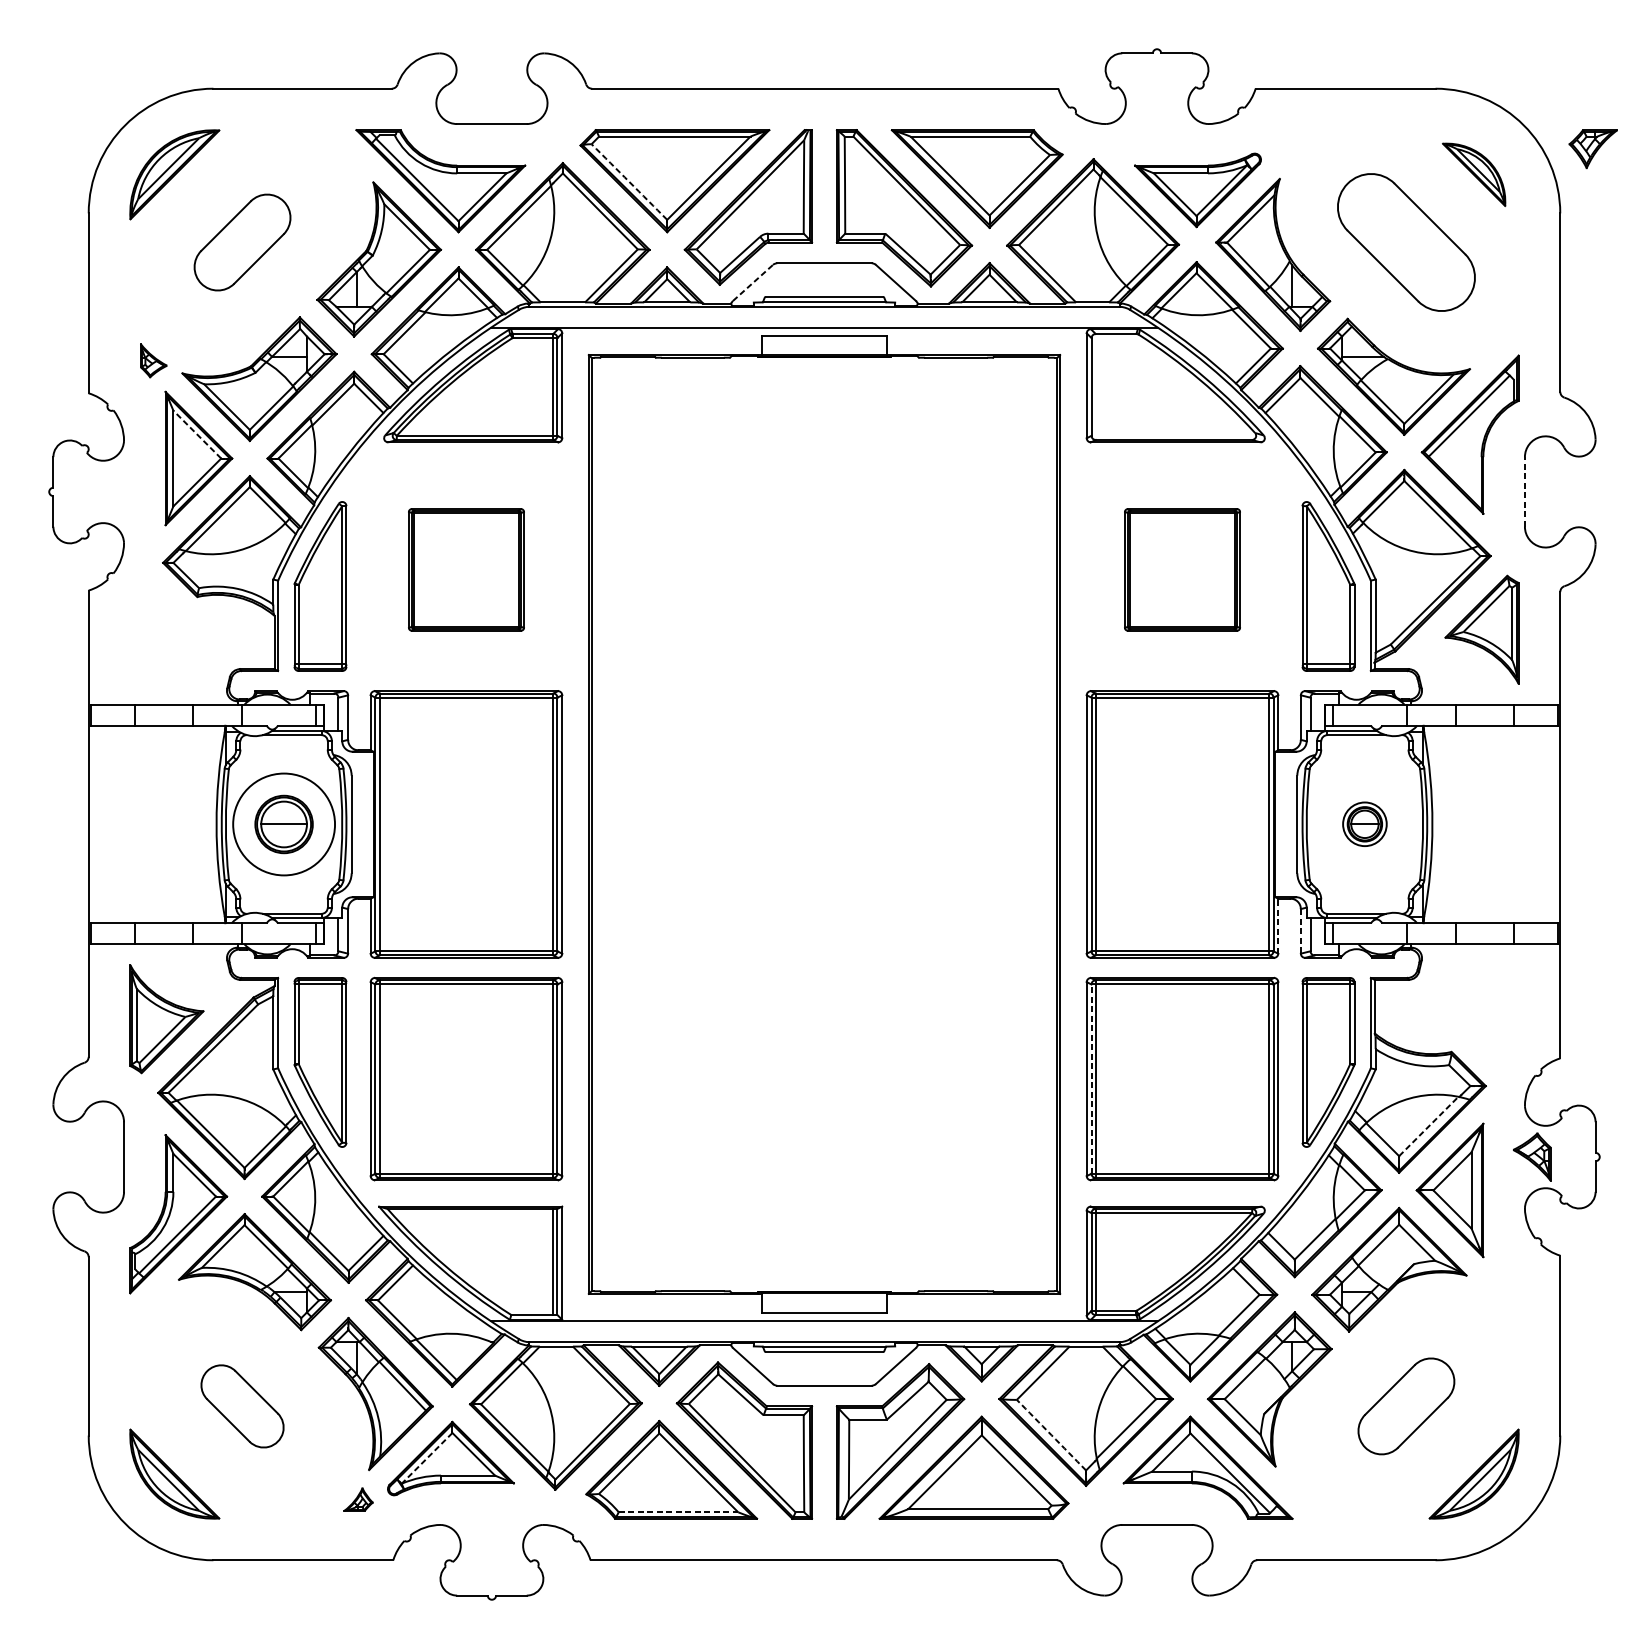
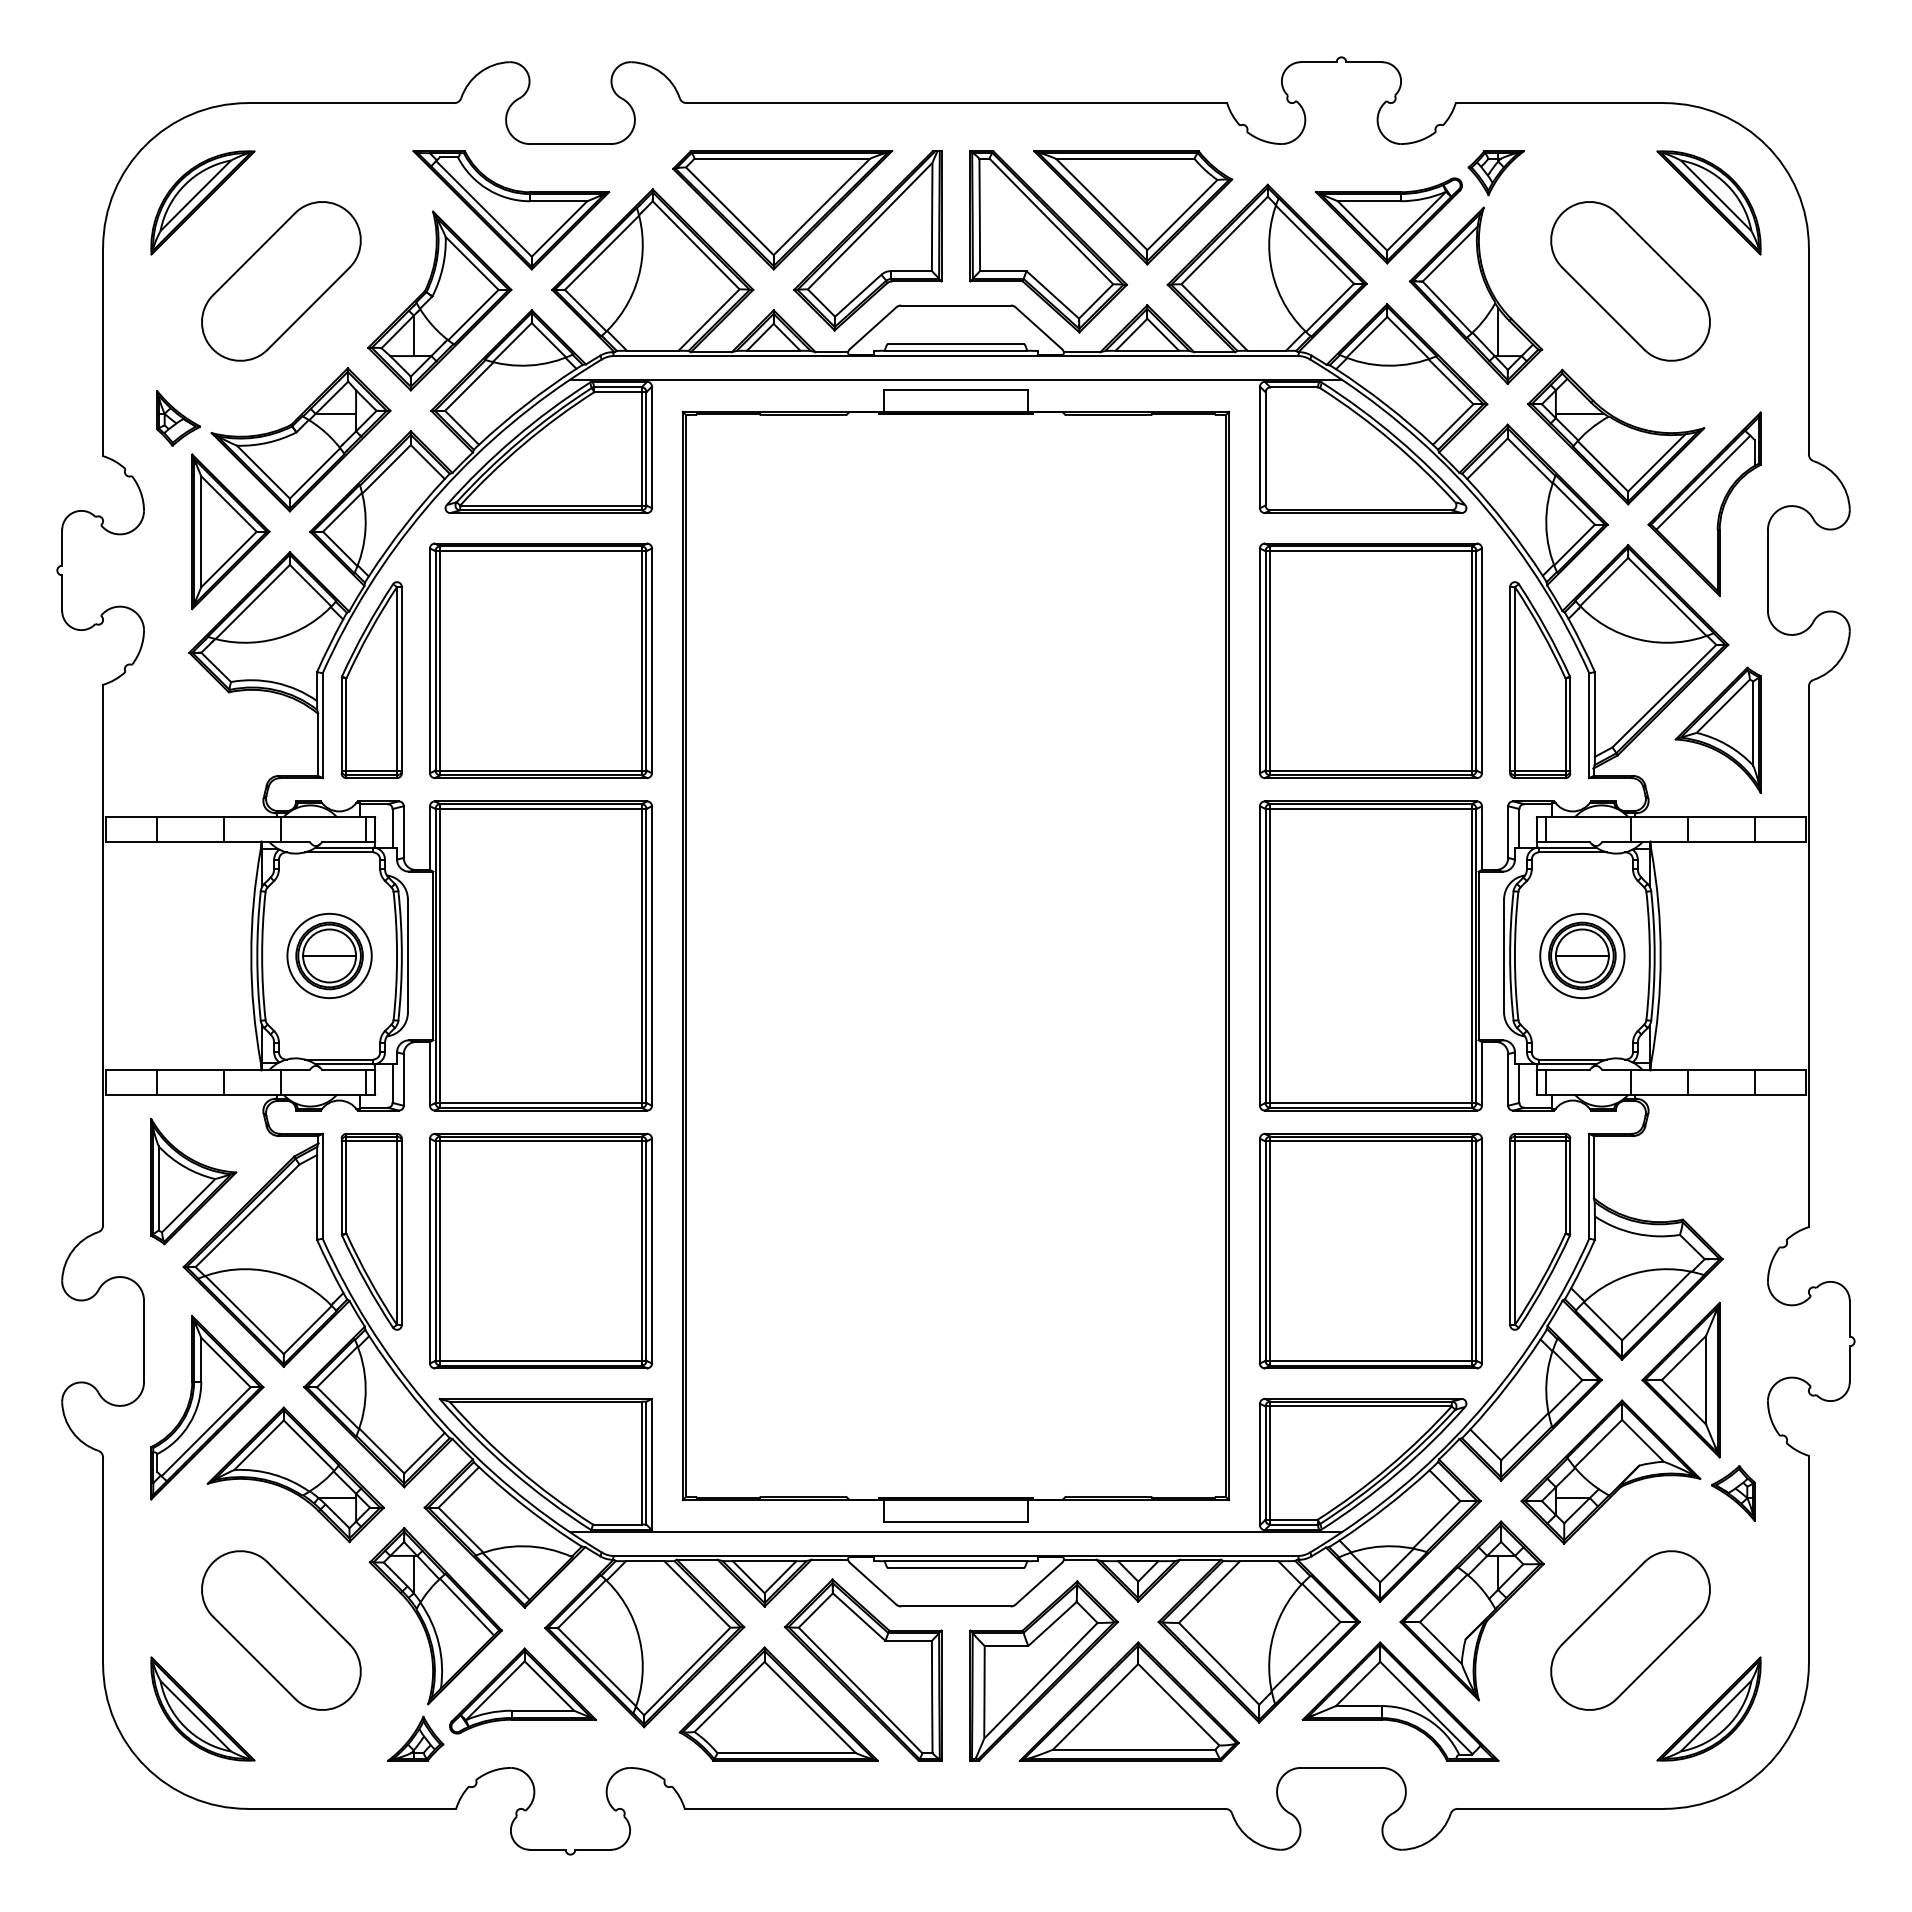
part: (1592, 149) -> (1495, 173), moved
part: (1473, 174) -> (1708, 202), size x1.43
arc: (629, 182) -> (729, 211), dashed -> solid
part: (242, 242) -> (281, 281), size x1.43
line: (753, 282) -> (873, 327), dashed -> solid
part: (153, 360) -> (178, 418), size x1.43
line: (196, 434) -> (228, 503), dashed -> solid
line: (1524, 491) -> (1767, 570), dashed -> solid
part: (466, 569) -> (540, 660), size x1.67
part: (1182, 569) -> (1370, 660), size x1.67
circle: (284, 824) -> (329, 955), size x0.71
part: (1364, 824) -> (1582, 955), size x1.67
line: (1277, 925) -> (1481, 1073), dashed -> solid
line: (1301, 931) -> (1508, 1079), dashed -> solid
line: (1091, 1079) -> (1265, 1251), dashed -> solid
line: (1428, 1126) -> (1656, 1306), dashed -> solid
part: (1532, 1157) -> (1733, 1493), moved
part: (242, 1406) -> (281, 1630), size x1.67
part: (1406, 1406) -> (1630, 1630), size x1.43
arc: (1051, 1434) -> (1219, 1663), dashed -> solid
line: (427, 1458) -> (495, 1690), dashed -> solid
part: (358, 1499) -> (415, 1738), size x1.67
line: (679, 1512) -> (787, 1753), dashed -> solid

